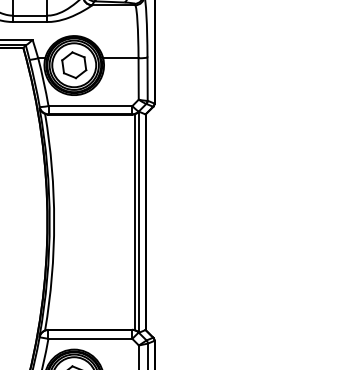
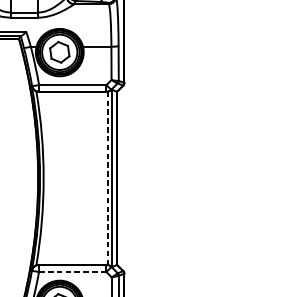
line: (134, 222) -> (108, 178), solid -> dashed
line: (90, 338) -> (72, 271), solid -> dashed

